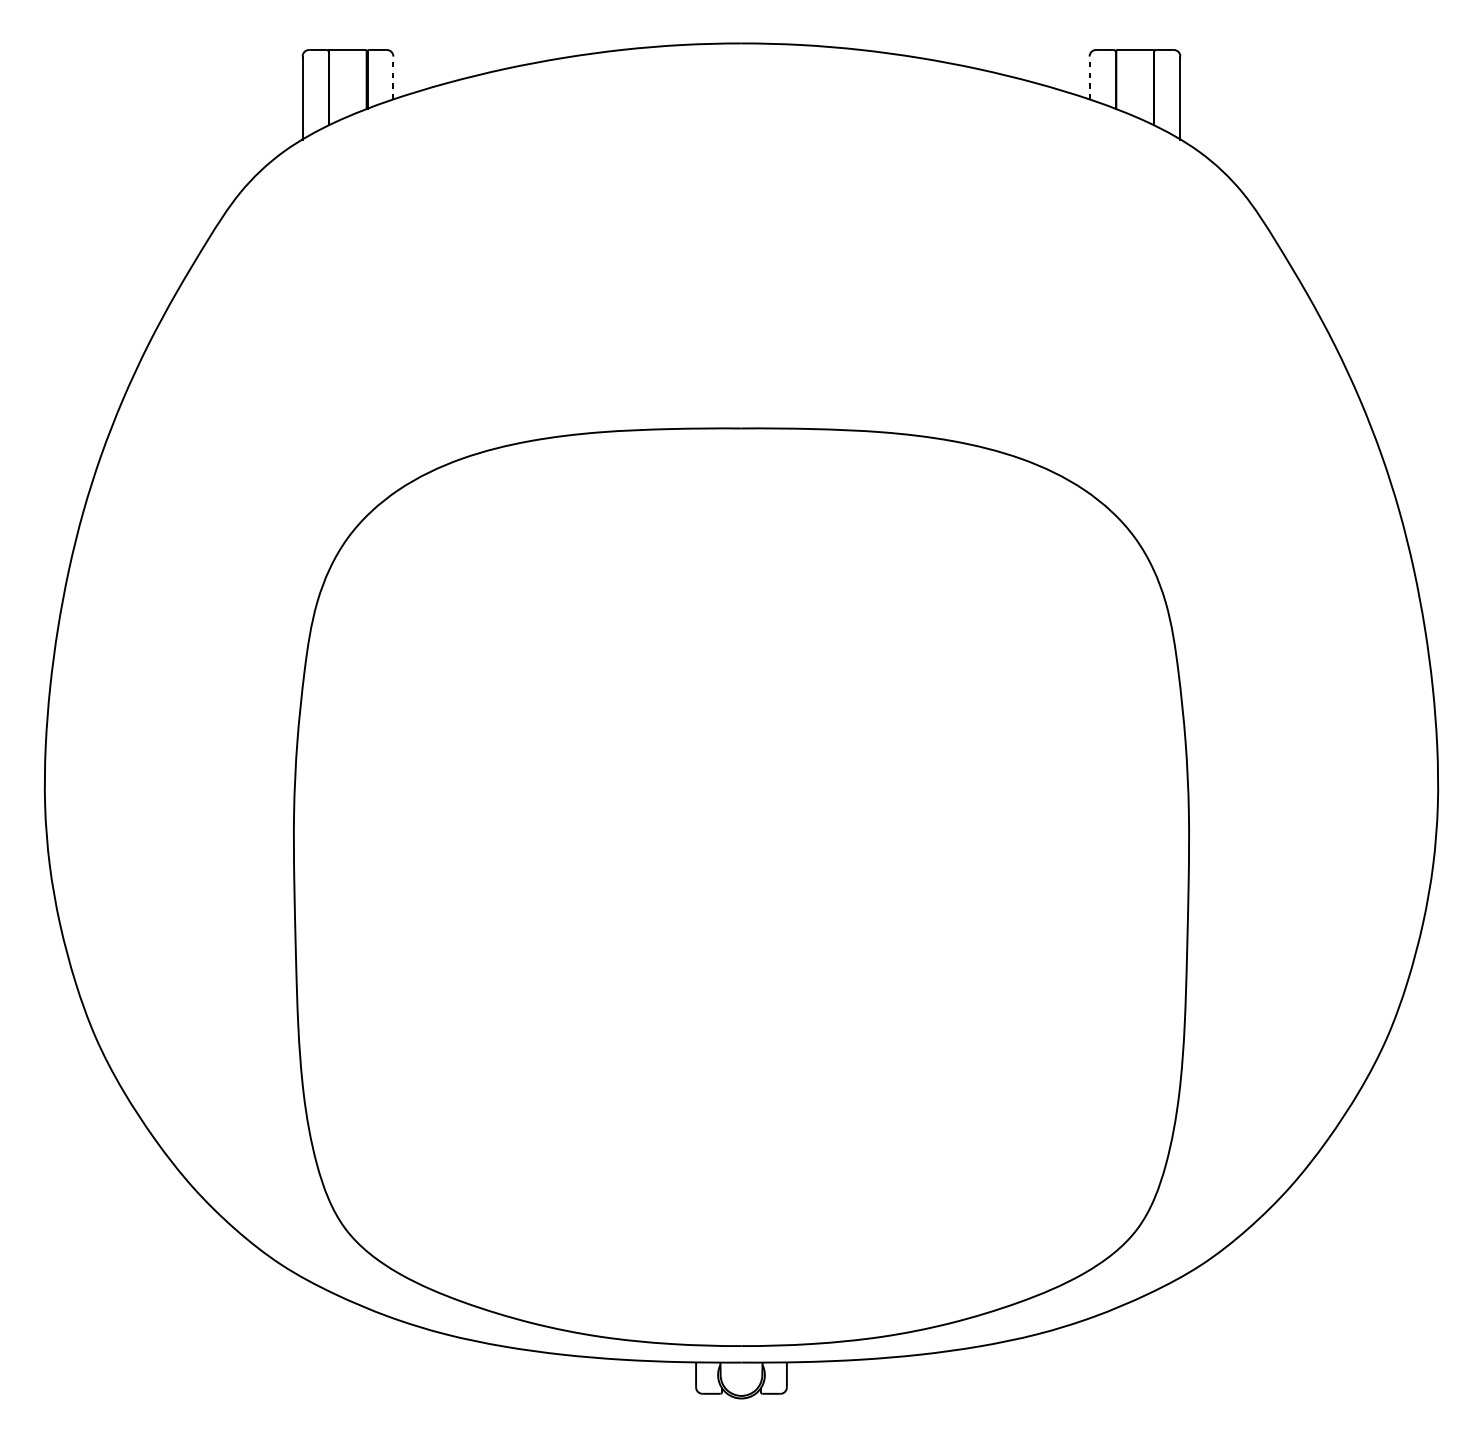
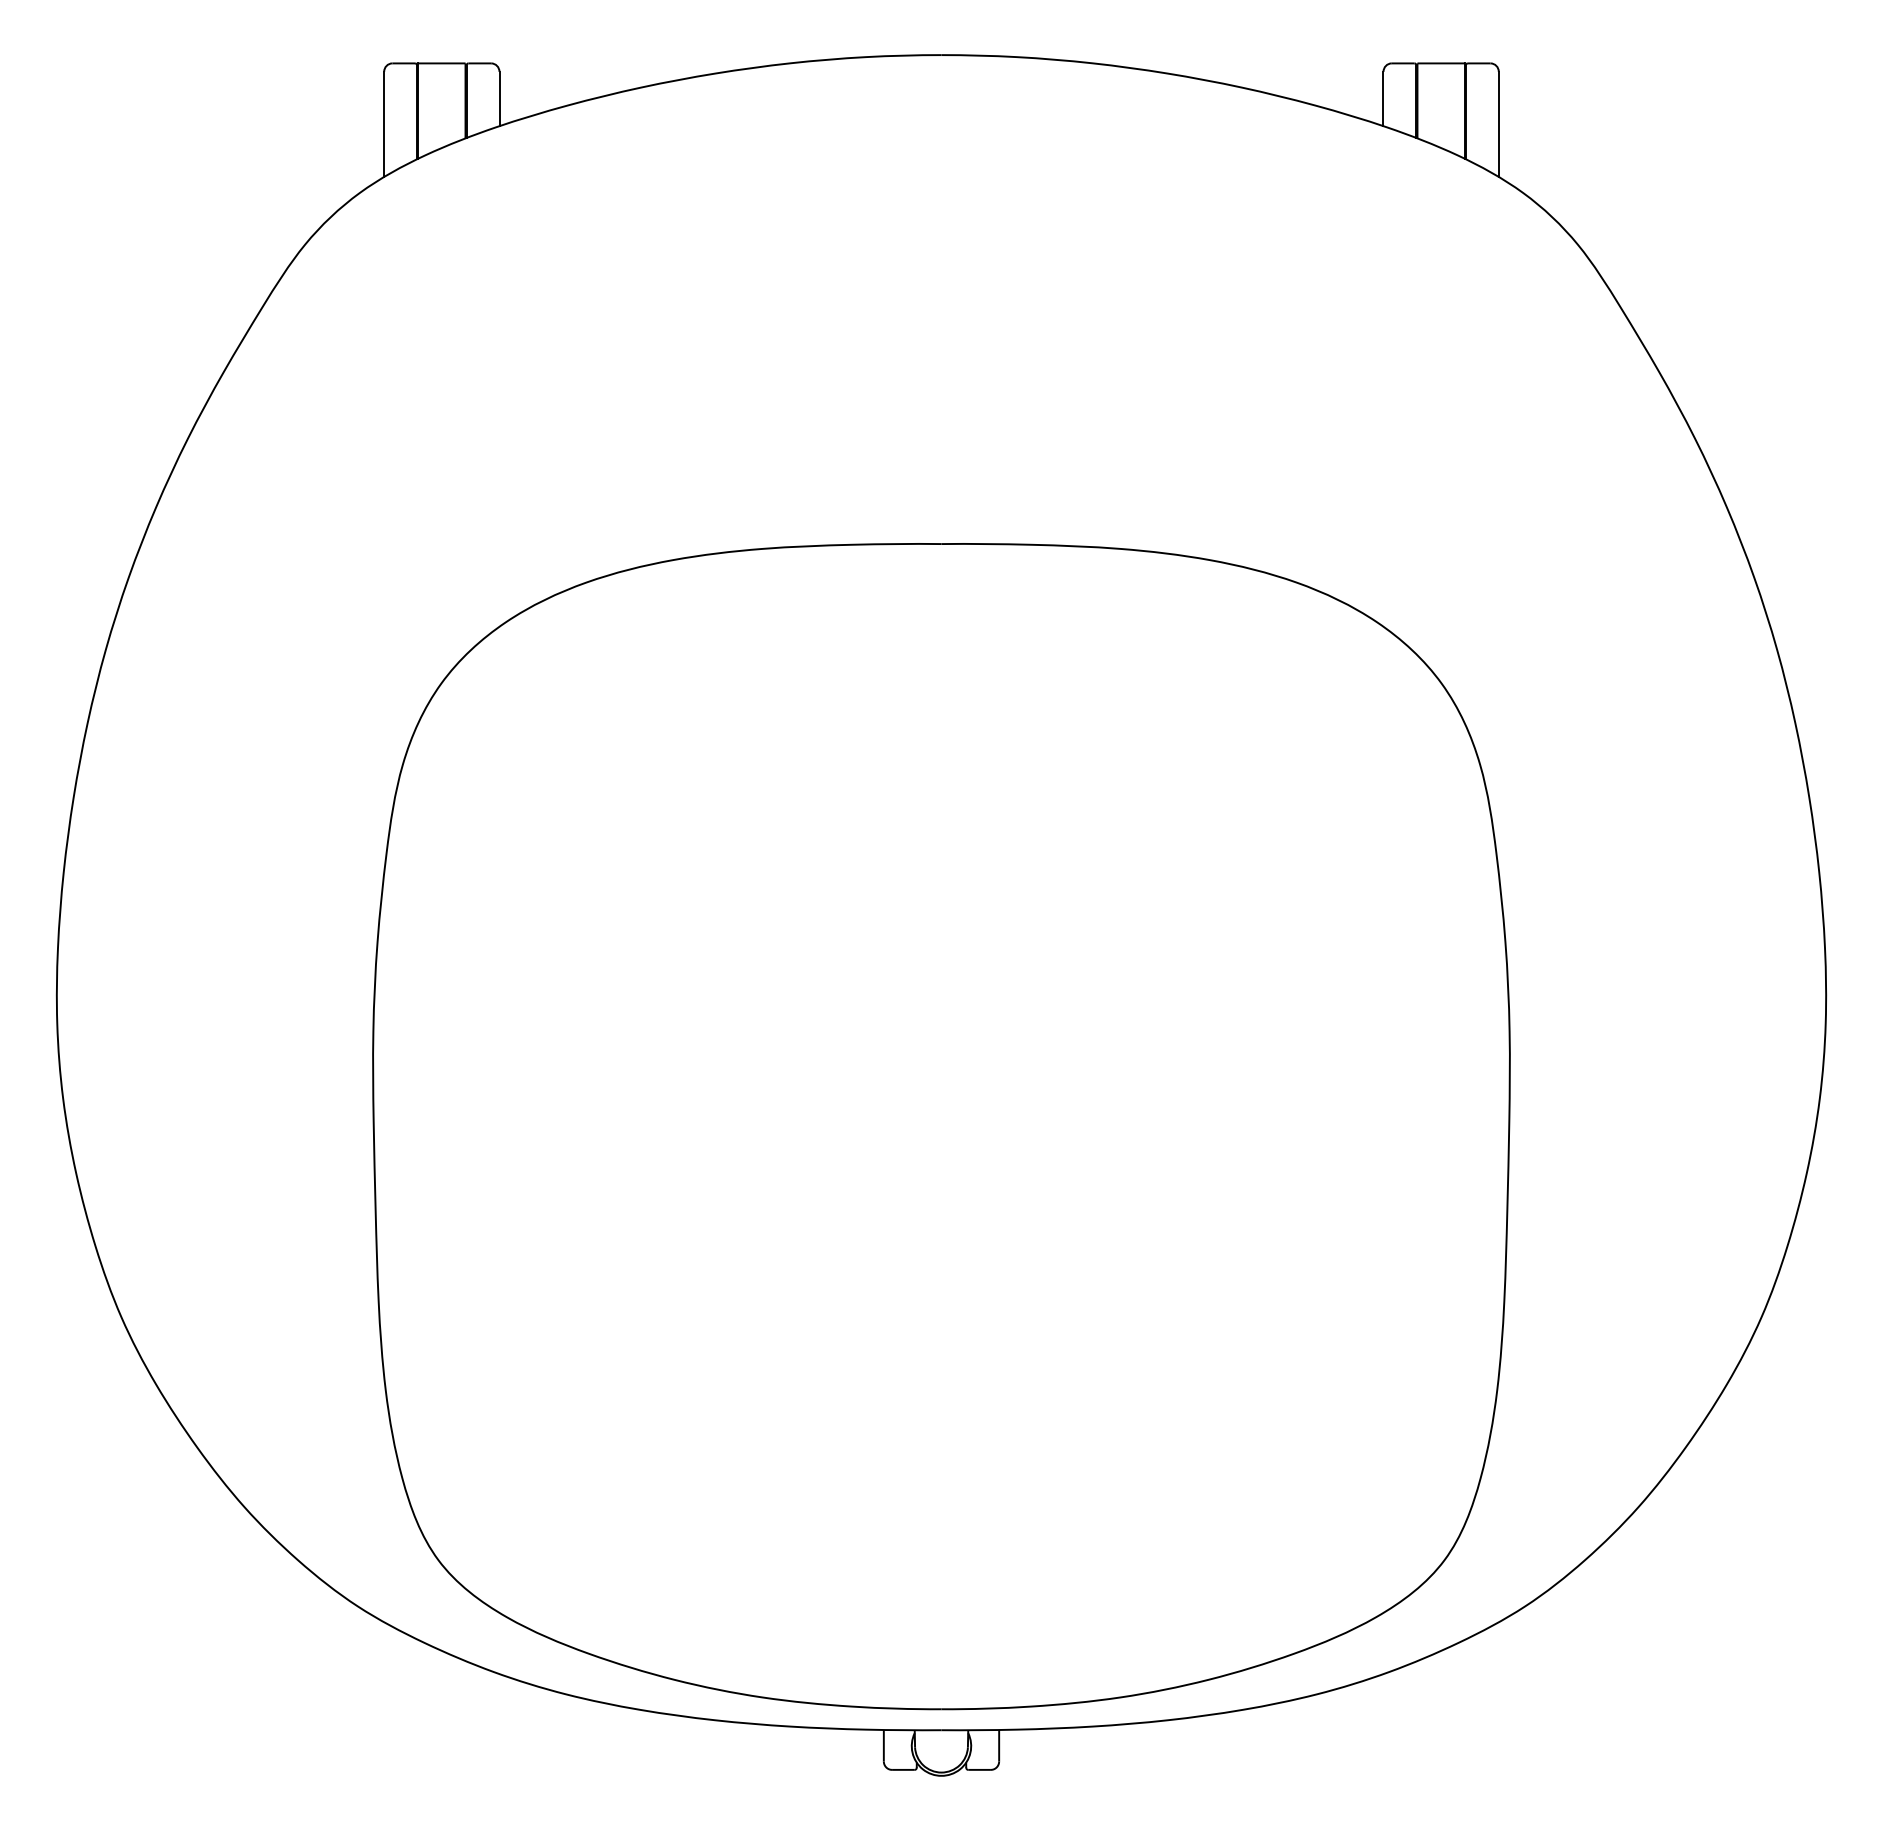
line: (393, 77) -> (499, 98), dashed -> solid
line: (1089, 77) -> (1383, 98), dashed -> solid

